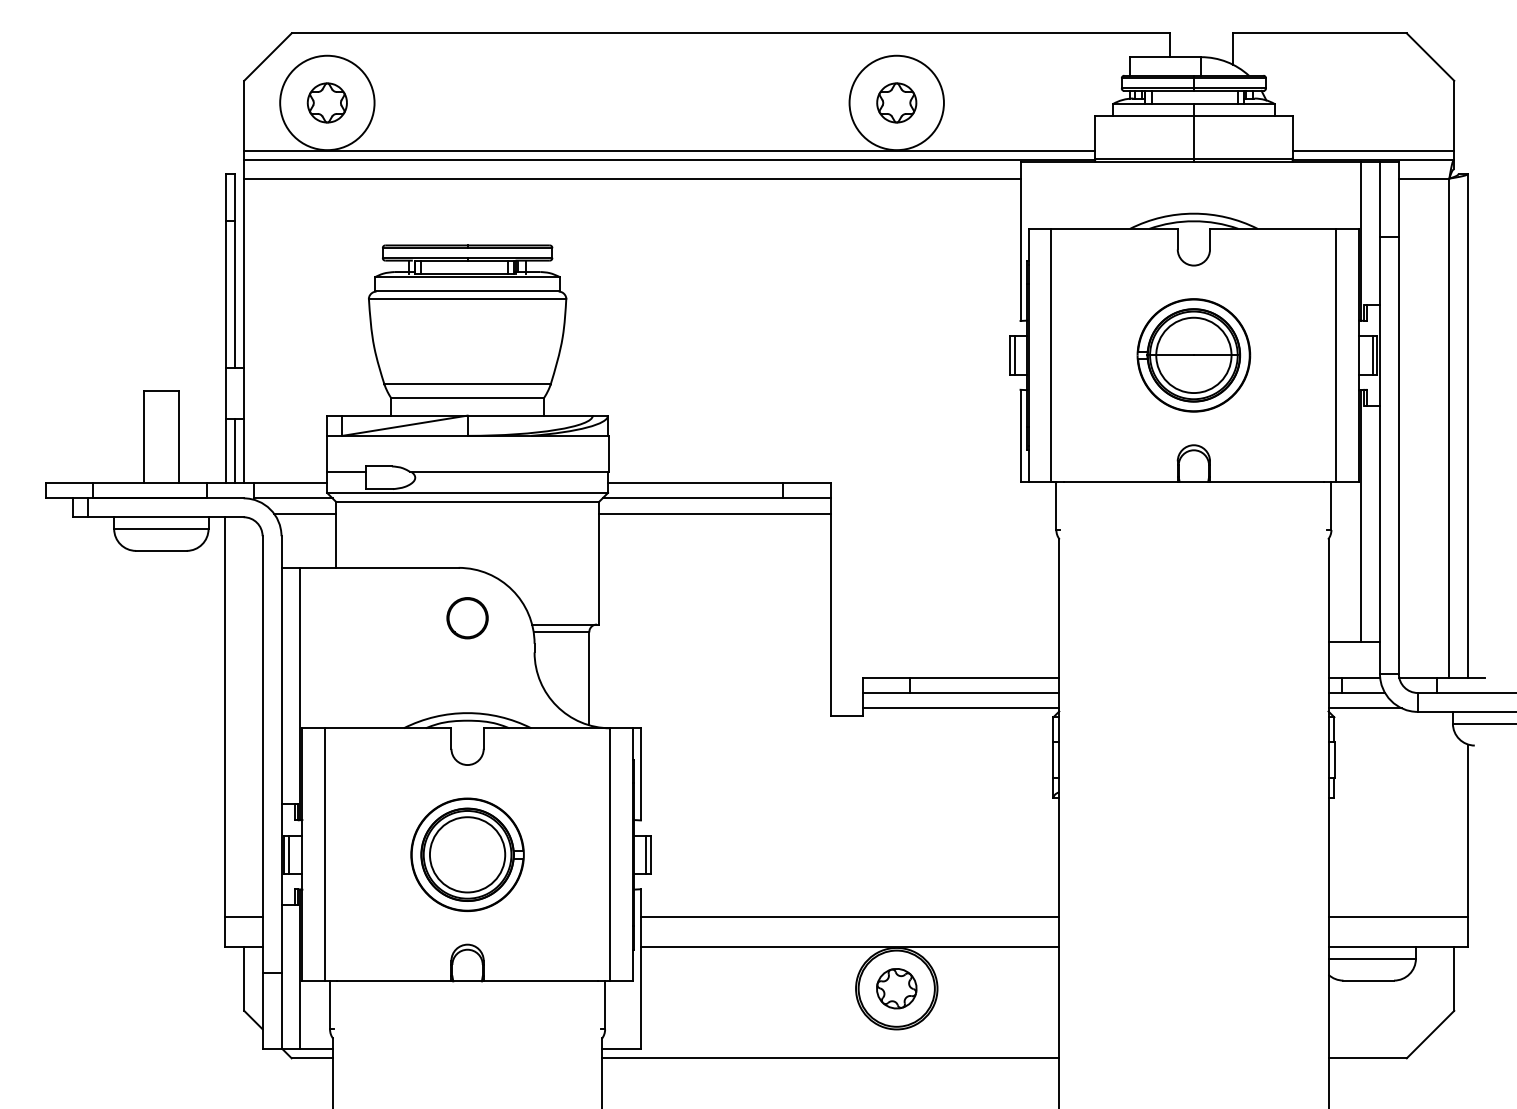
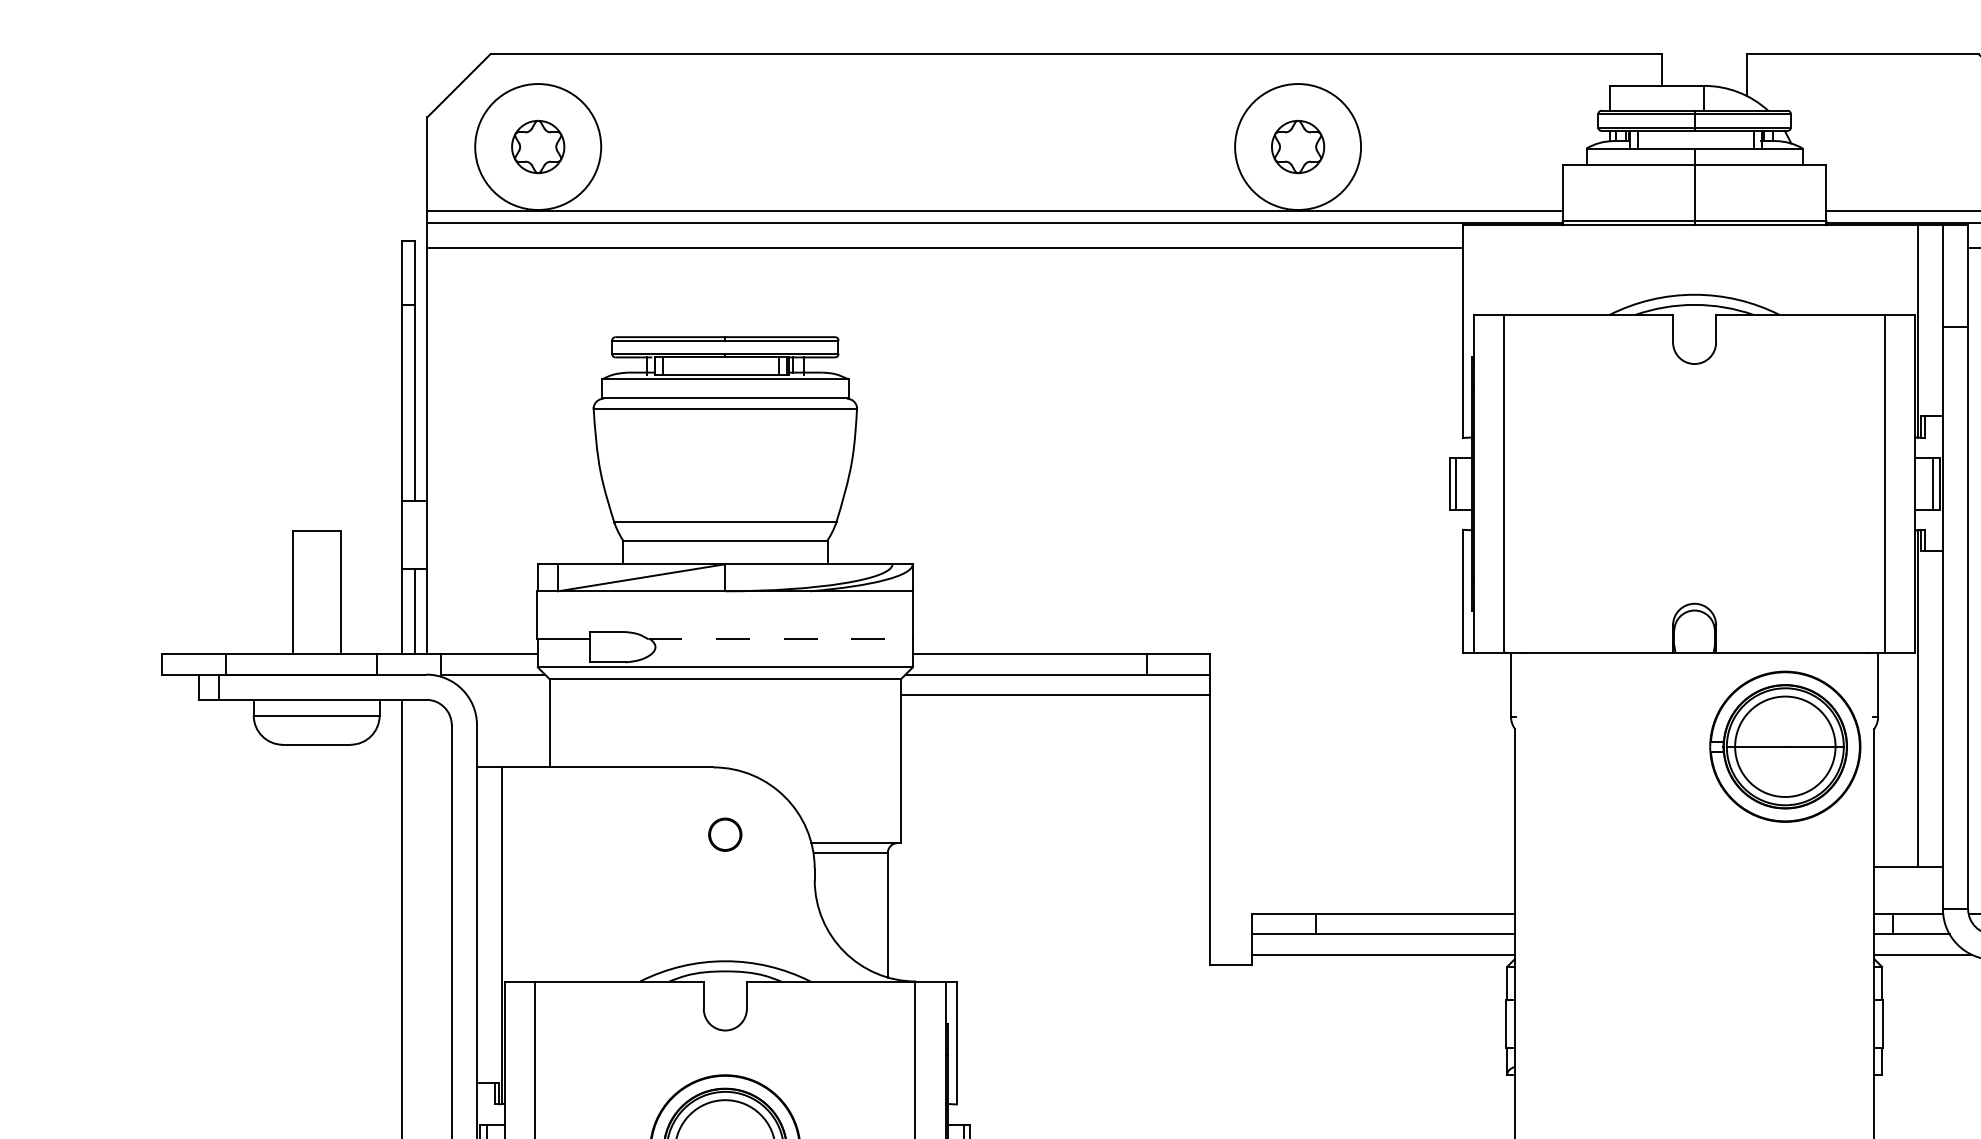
part: (1193, 355) -> (1784, 746), moved
line: (509, 471) -> (781, 638), solid -> dashed
line: (304, 513) -> (507, 694), removed
circle: (467, 618) -> (725, 834), size x0.6

